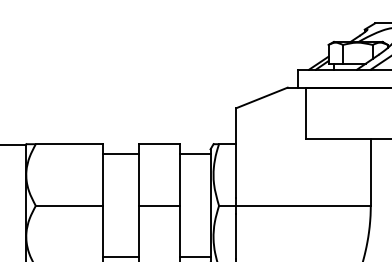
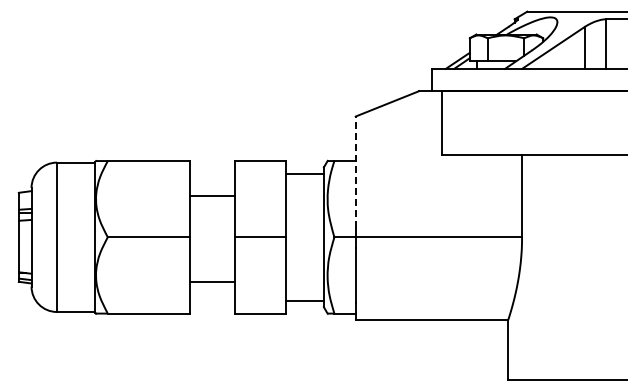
line: (236, 153) -> (355, 172), solid -> dashed
line: (120, 154) -> (212, 195), moved
line: (120, 256) -> (212, 281), moved

